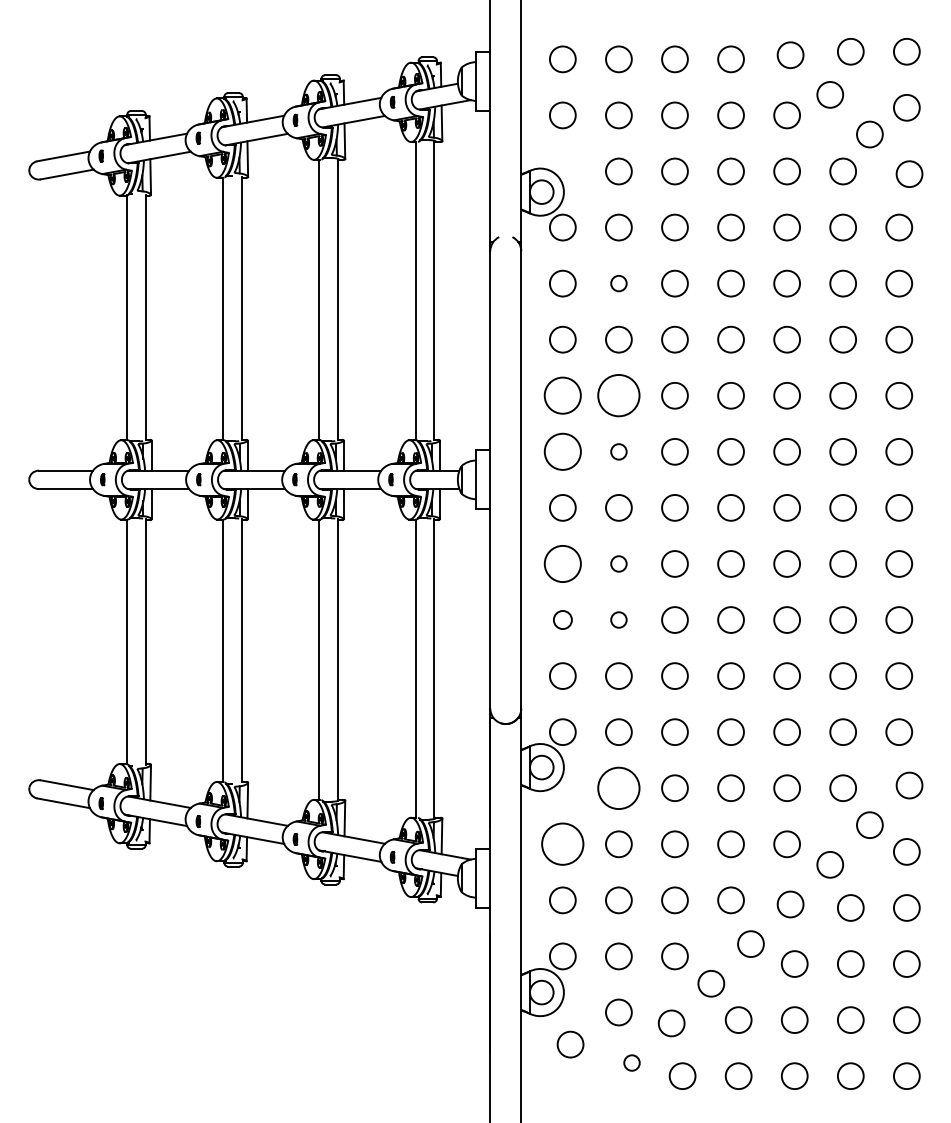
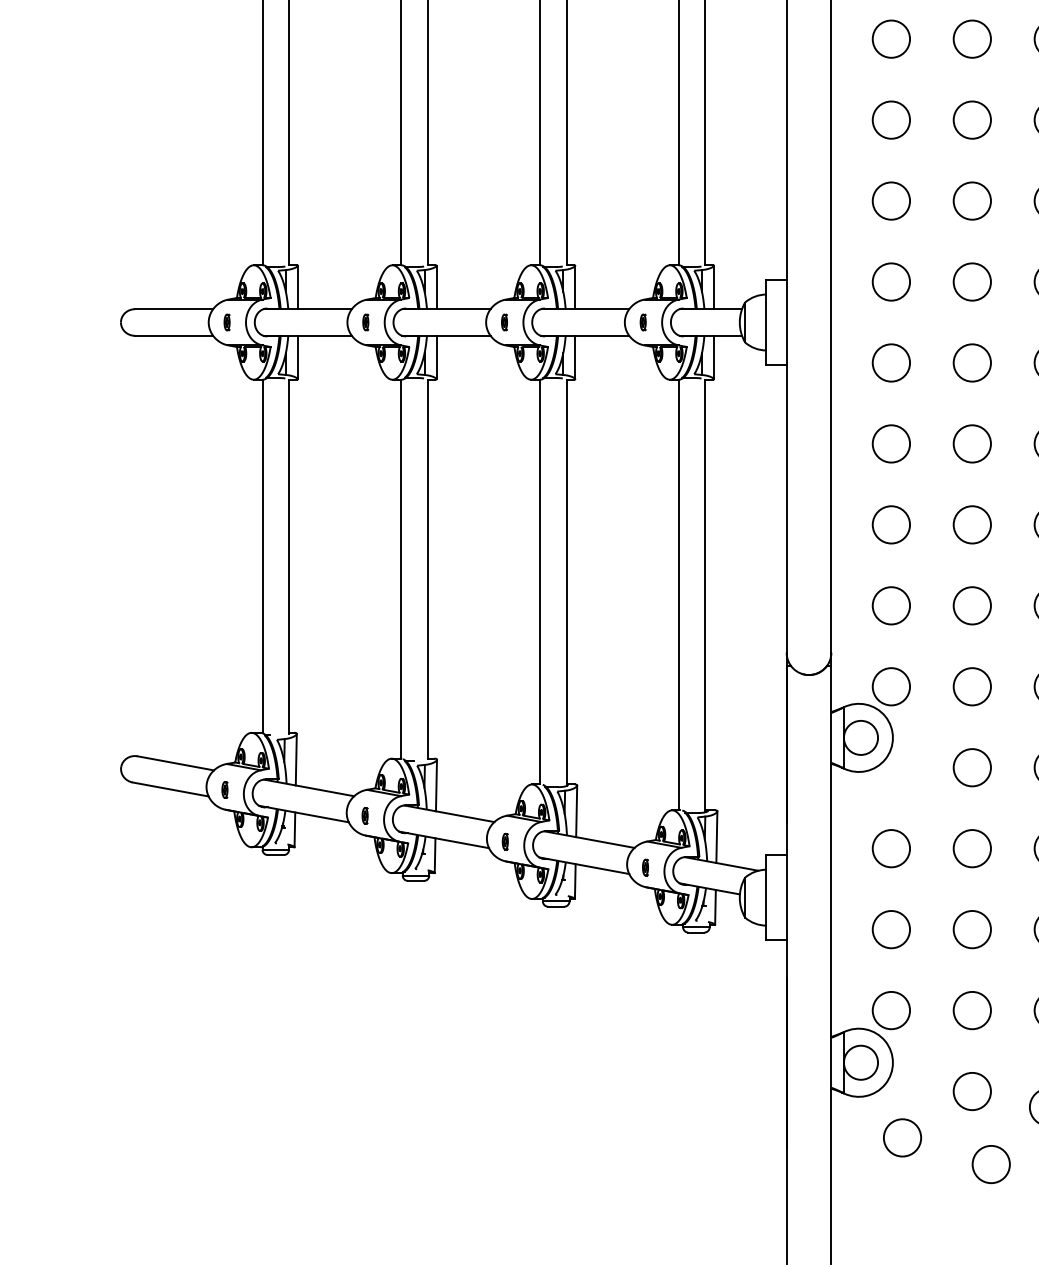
circle: (618, 283) -> (971, 38), size x1.67
circle: (562, 395) -> (890, 200), size x0.71
circle: (618, 395) -> (971, 200), size x0.62
circle: (562, 451) -> (890, 281), size x0.71
circle: (618, 451) -> (971, 281), size x1.67
circle: (562, 563) -> (890, 443), size x0.71
circle: (618, 563) -> (971, 443), size x1.67
circle: (562, 619) -> (890, 524), size x1.43
circle: (618, 619) -> (971, 524), size x1.67
circle: (618, 787) -> (971, 766), size x0.62
circle: (562, 844) -> (890, 848), size x0.62
circle: (631, 1062) -> (990, 1163), size x1.67

